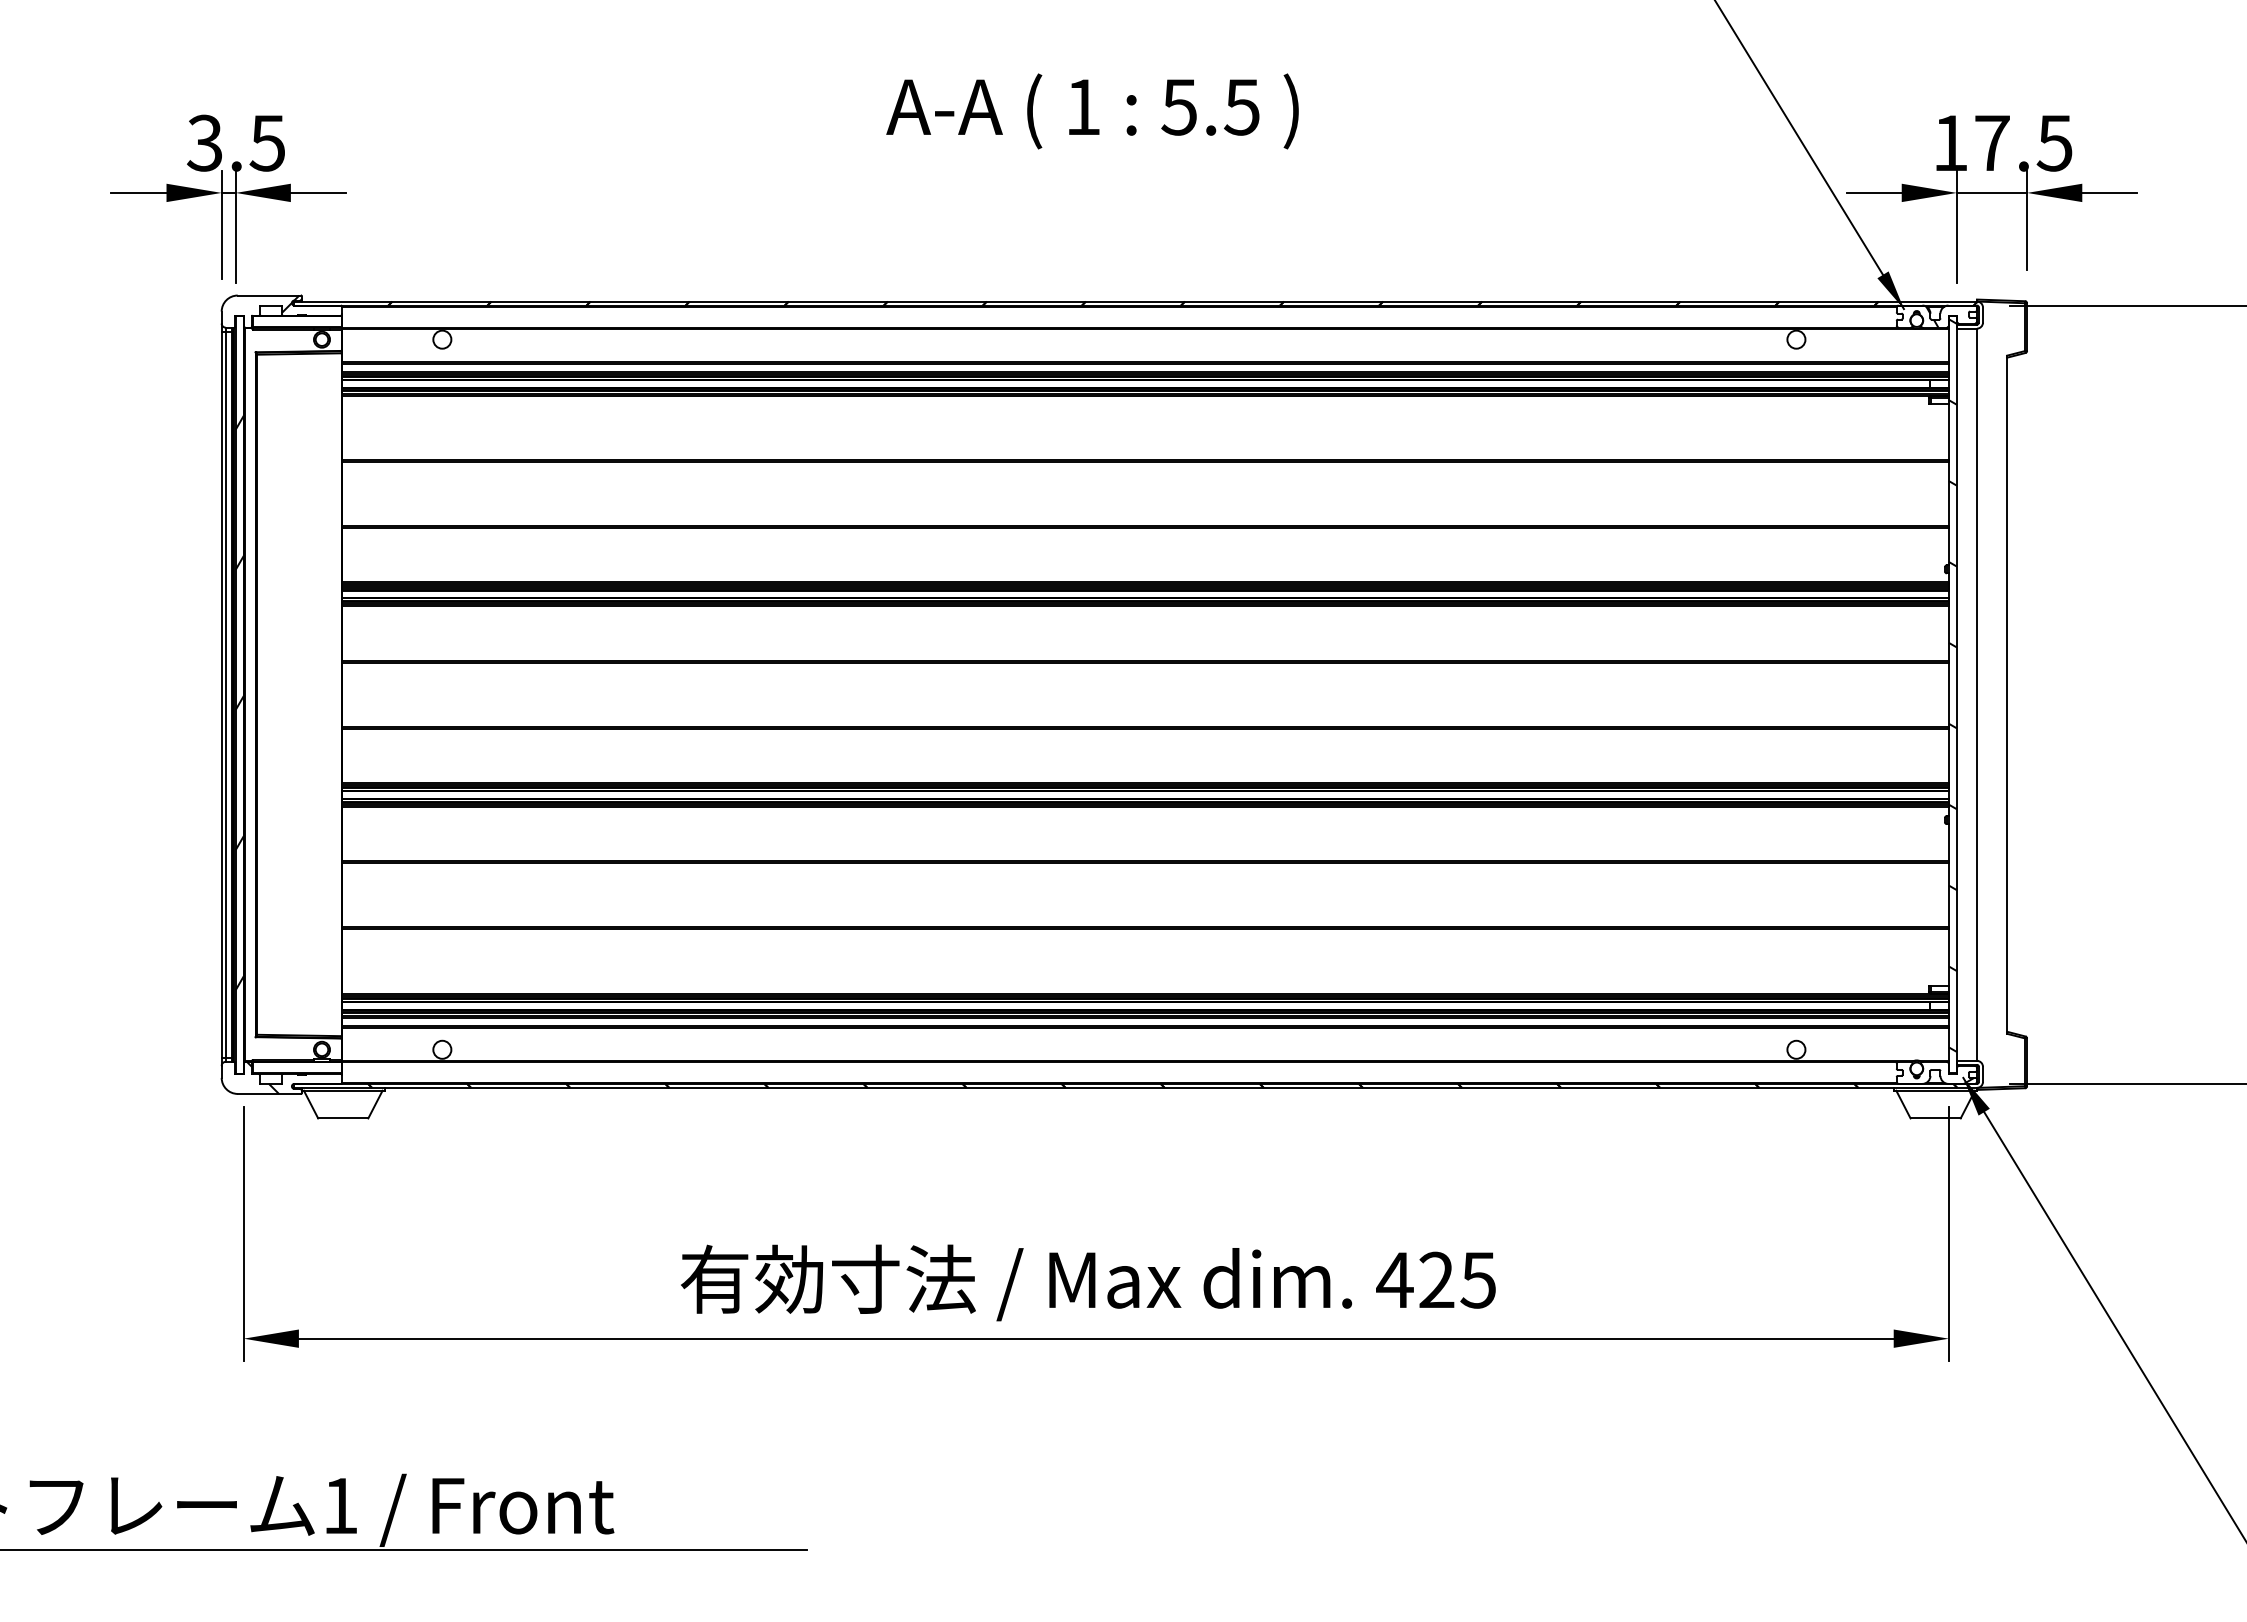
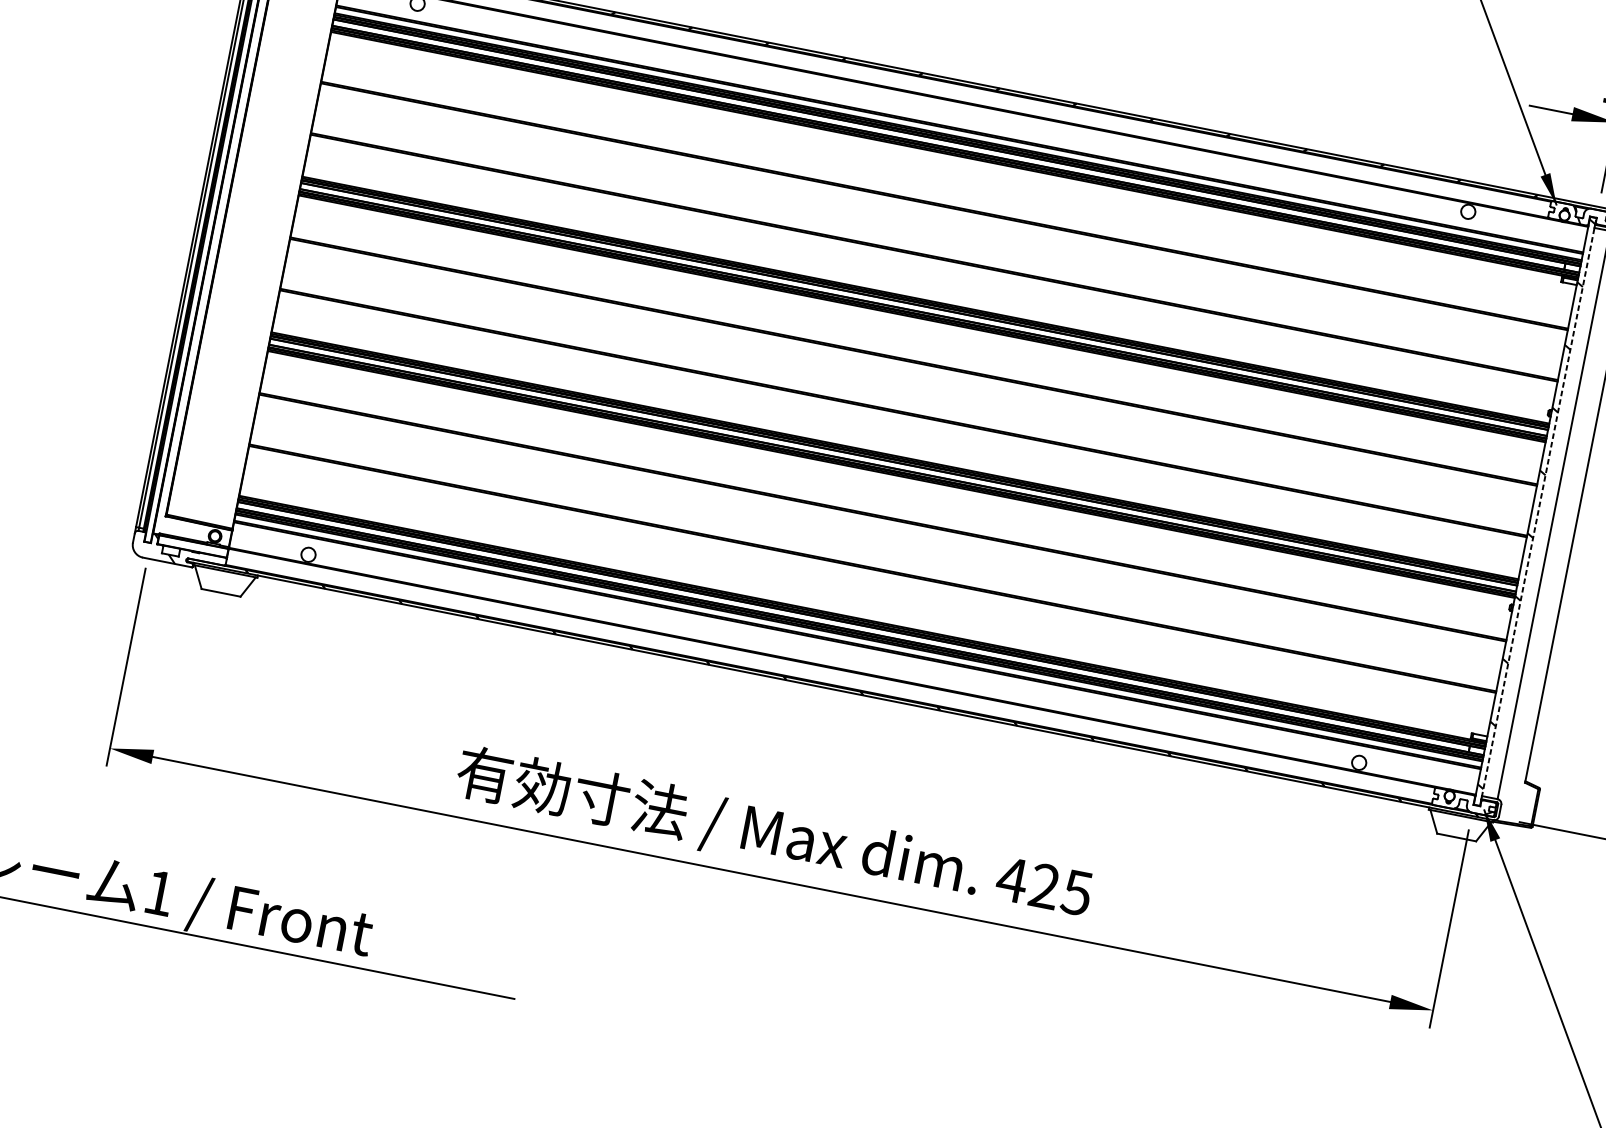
line: (1956, 694) -> (1537, 511), solid -> dashed
hatch: (239, 702) -> (204, 254), removed

